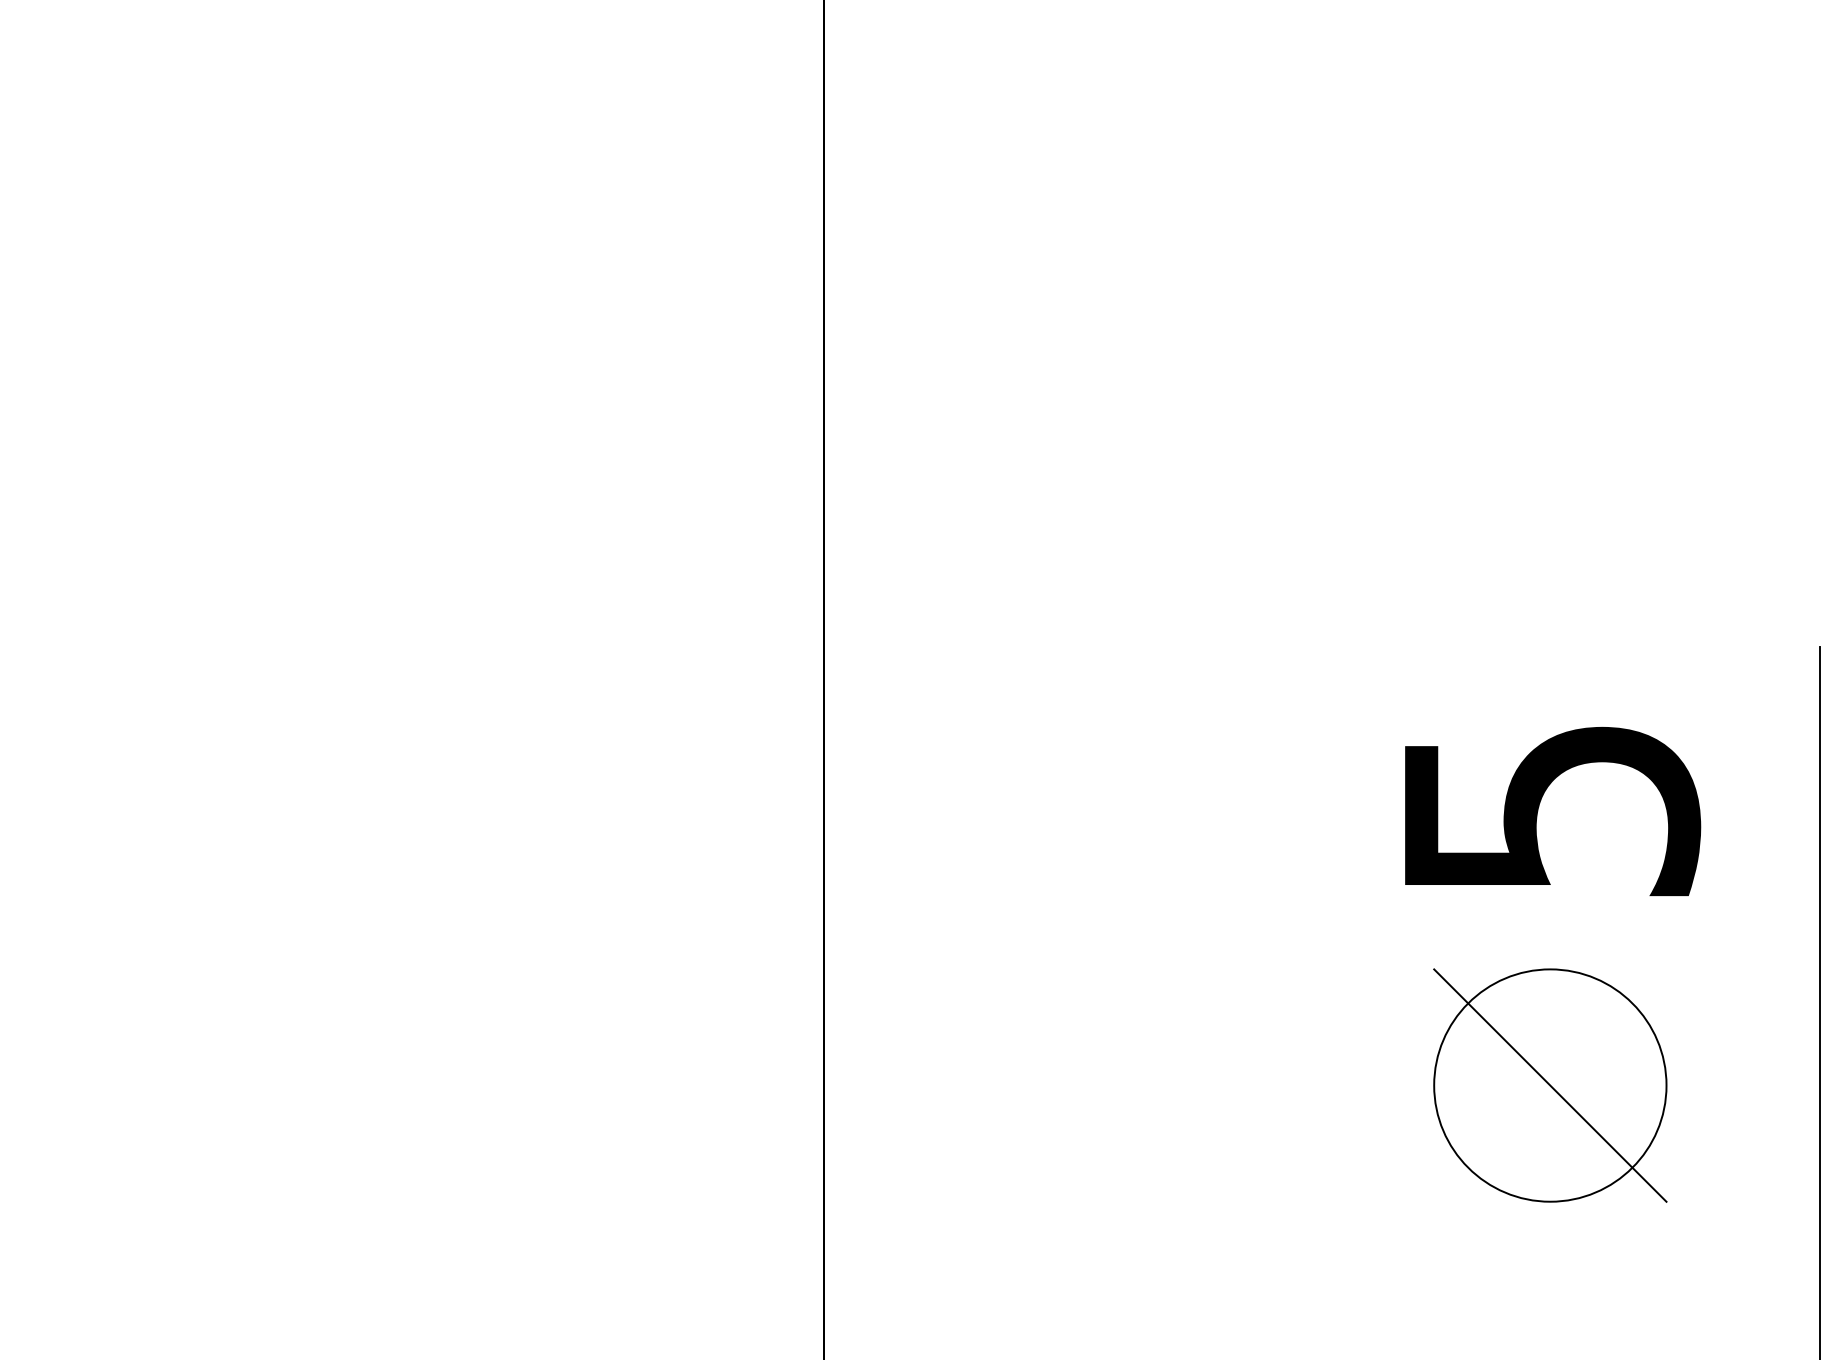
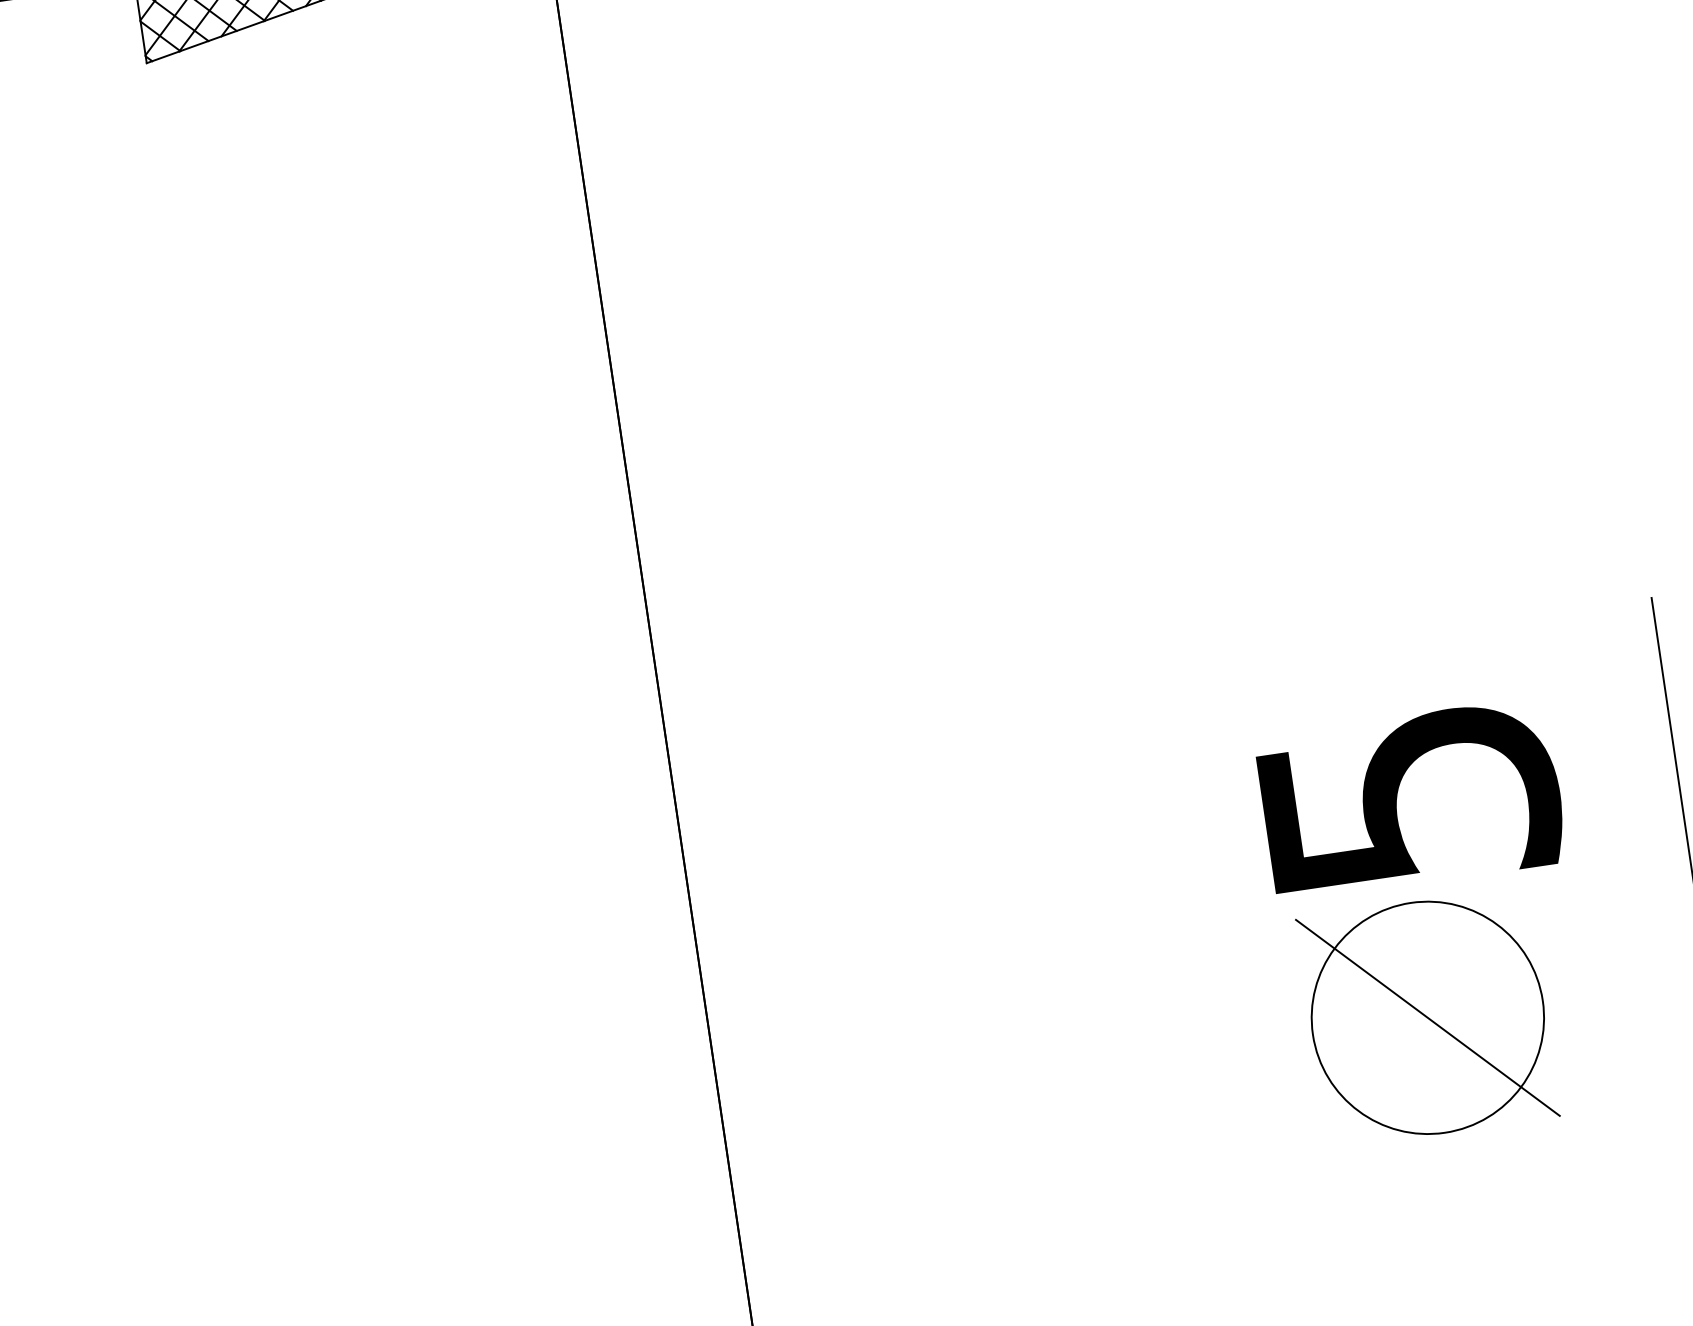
part: (1550, 1085) -> (1428, 1017), moved

